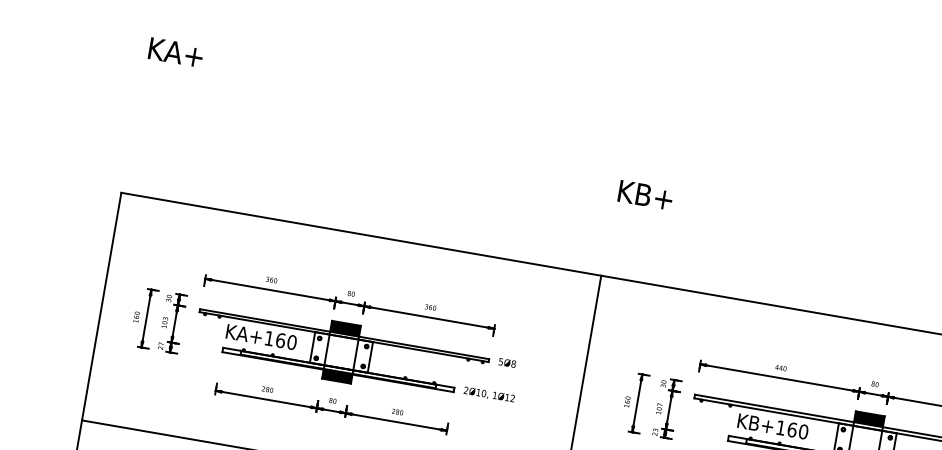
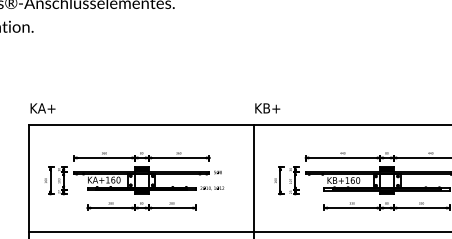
text: (174, 52) -> (42, 108), moved
text: (645, 195) -> (267, 108), moved

